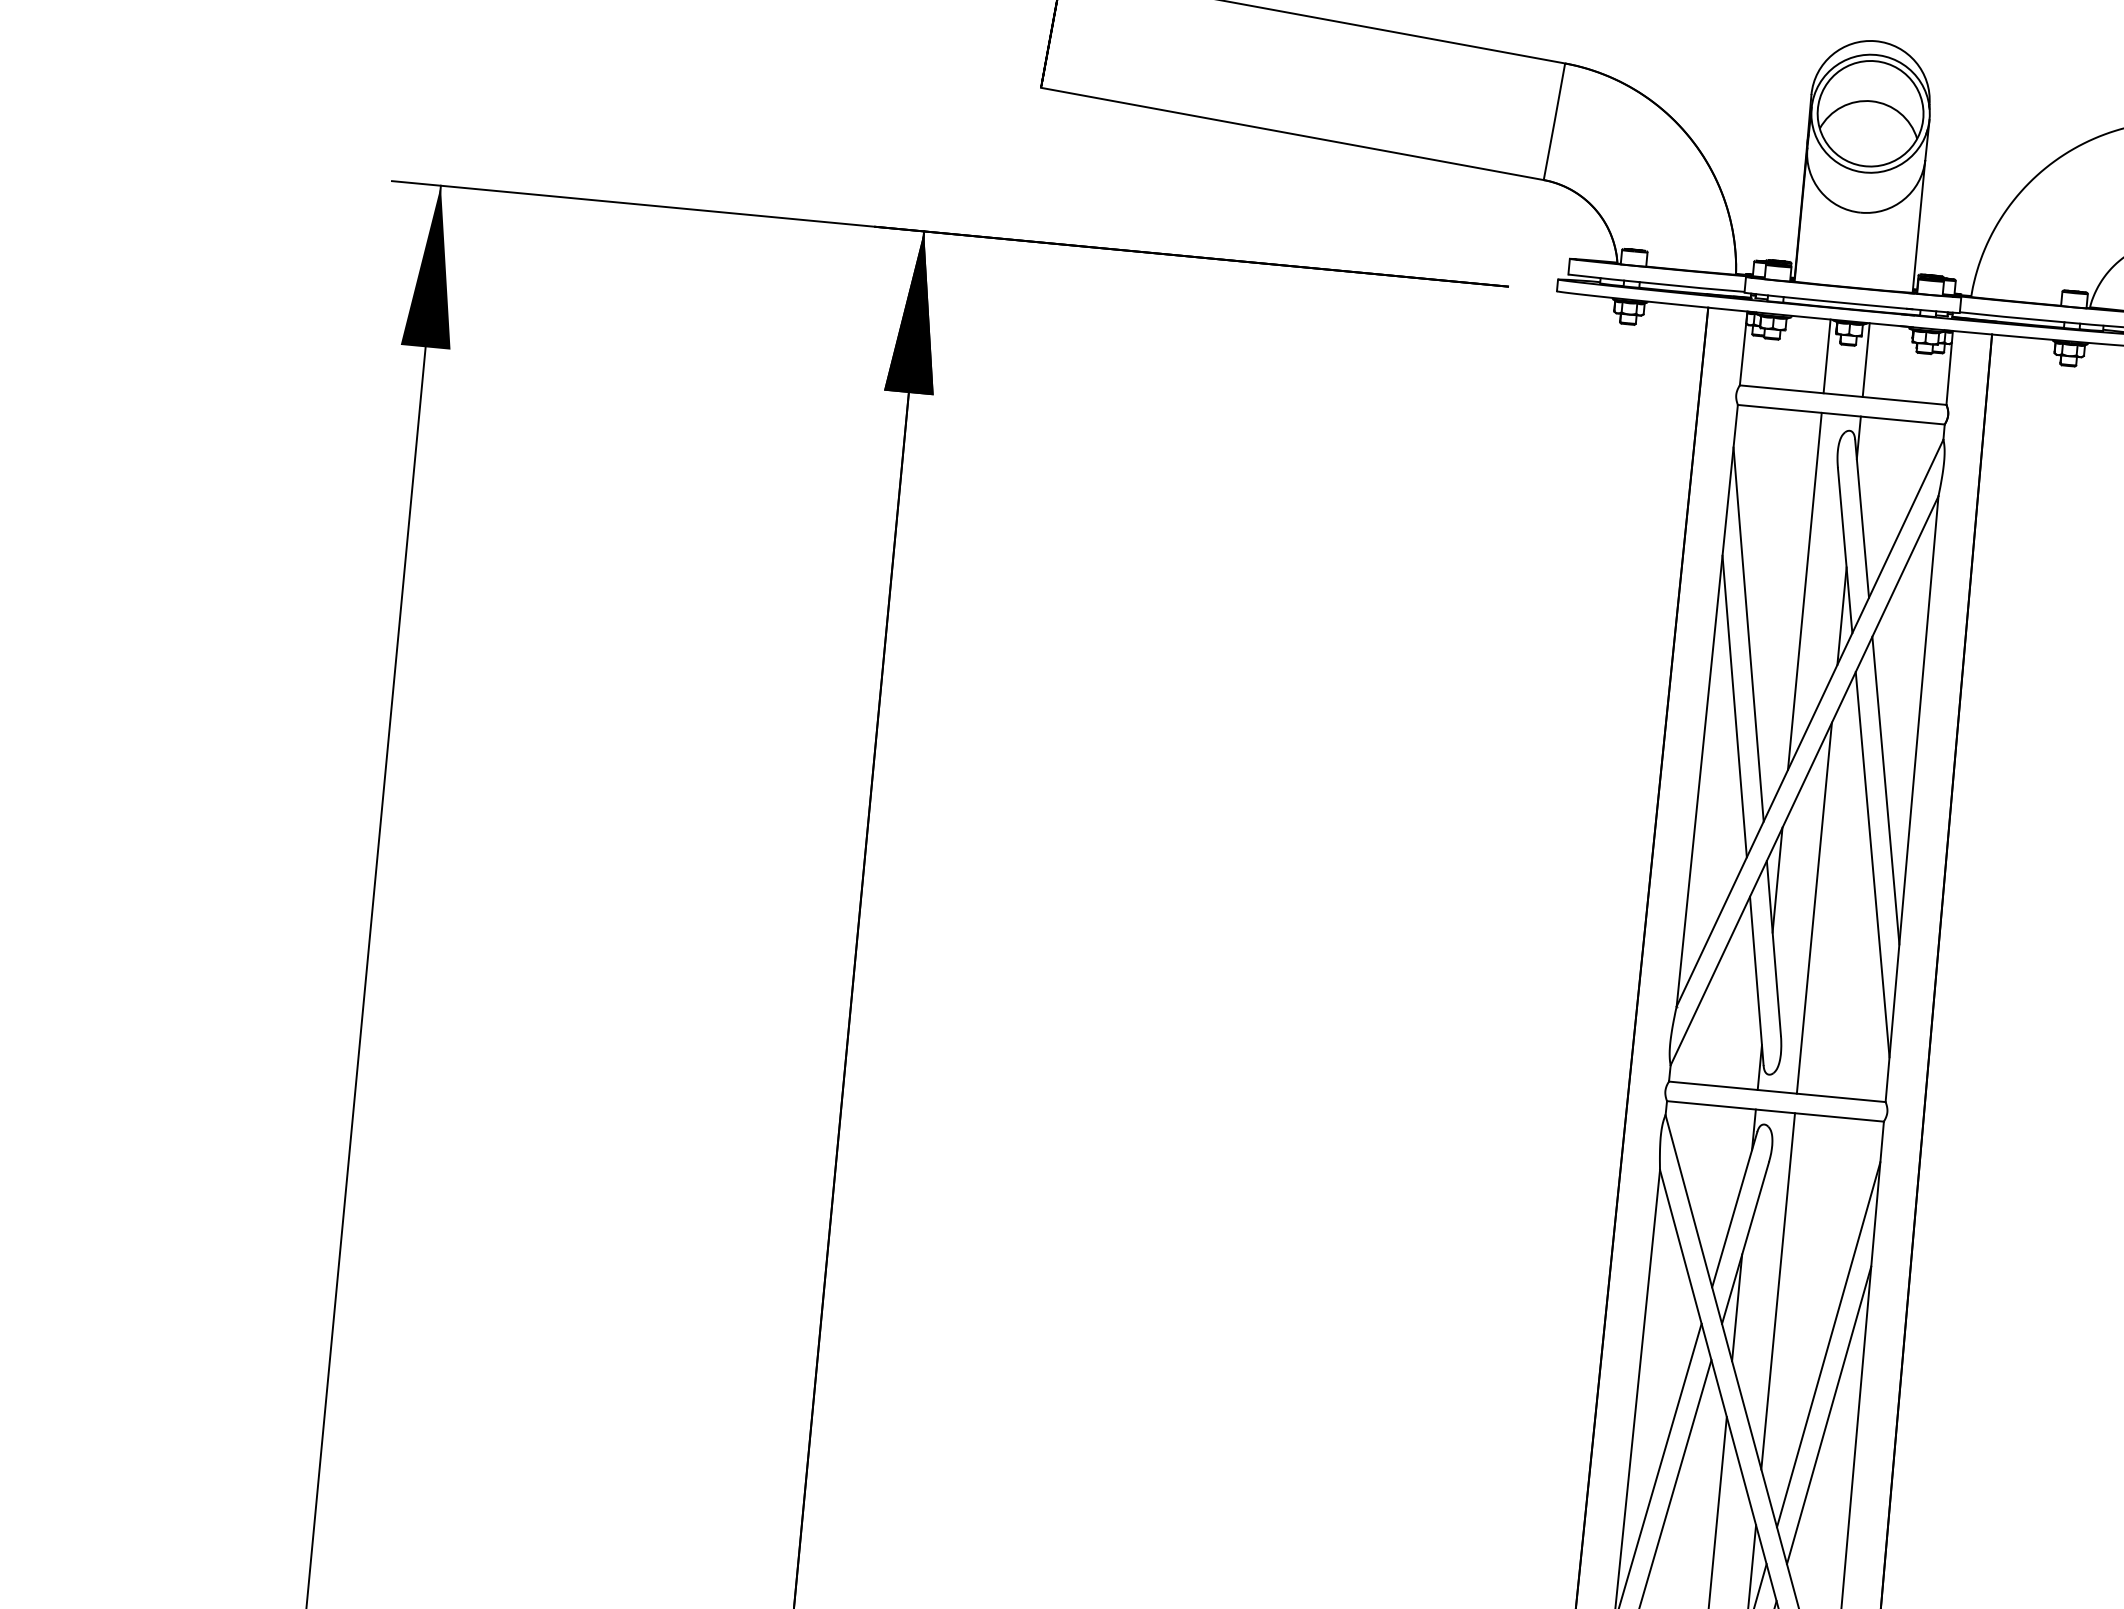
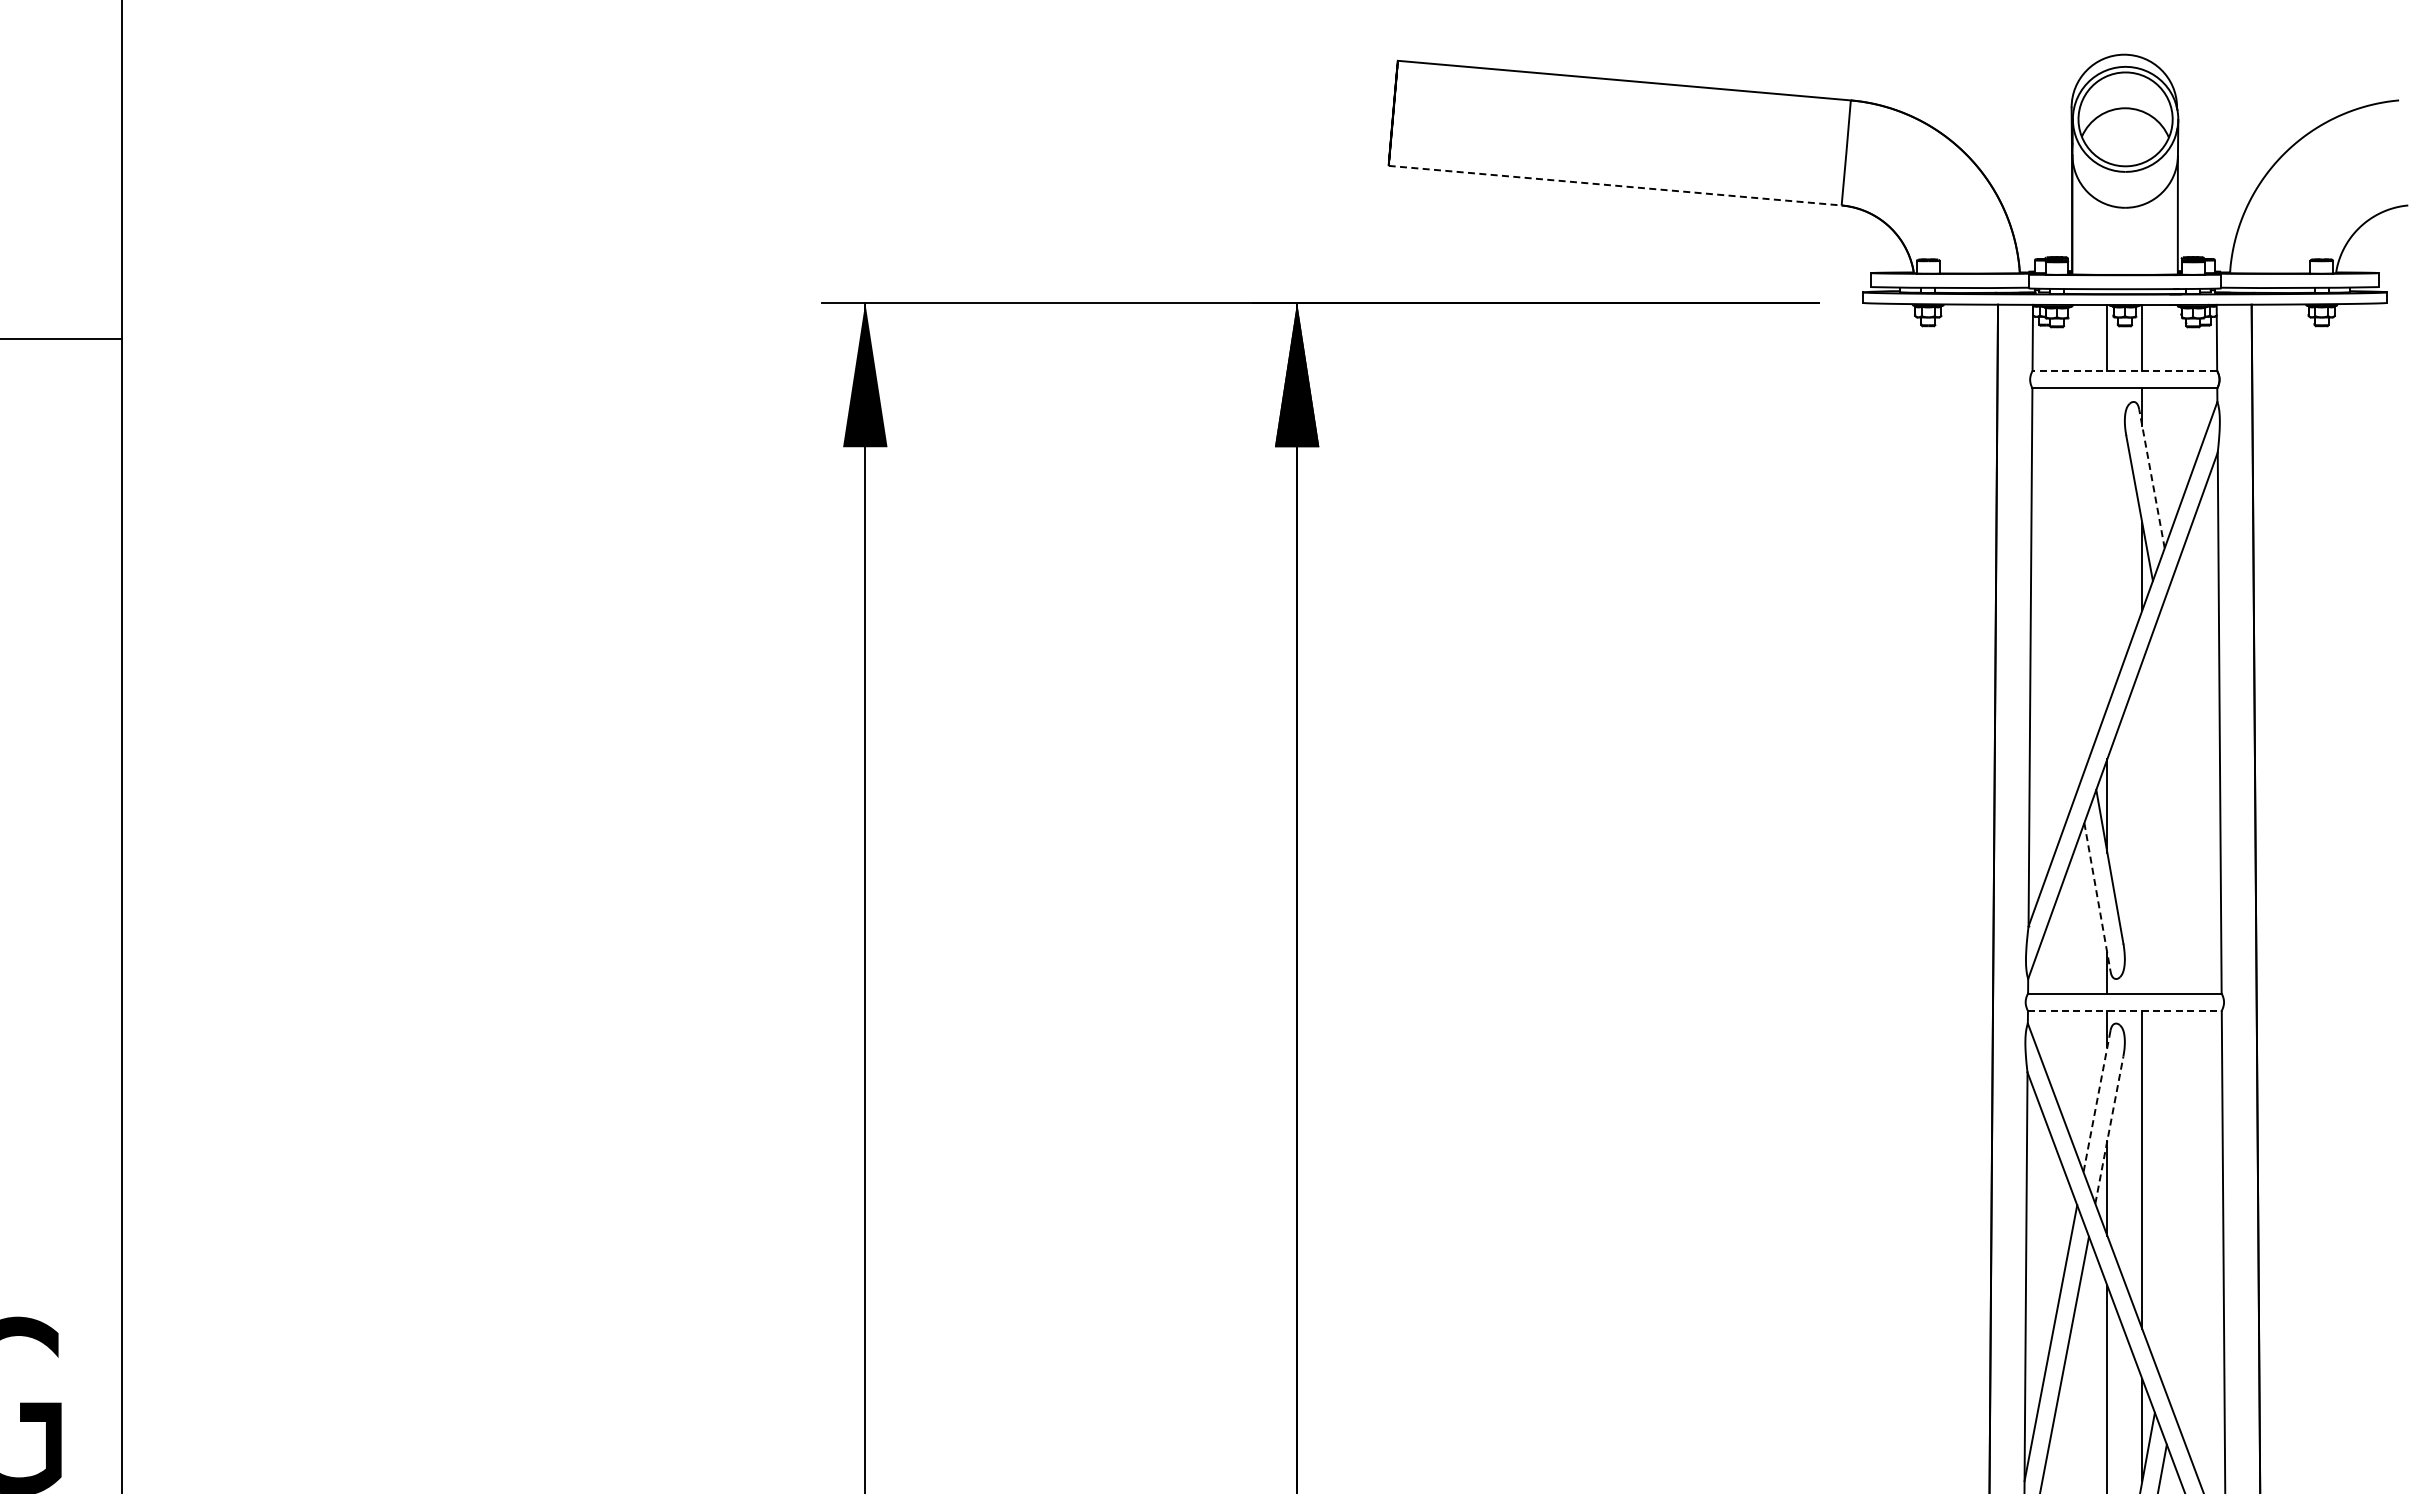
line: (1292, 133) -> (1615, 185), solid -> dashed
line: (1842, 394) -> (2124, 370), solid -> dashed
line: (1861, 518) -> (2151, 478), solid -> dashed
line: (1805, 590) -> (2107, 547), removed
line: (1749, 634) -> (2061, 590), removed
line: (1734, 706) -> (2054, 655), removed
line: (1885, 790) -> (2195, 717), removed
line: (1872, 864) -> (2190, 784), removed
line: (1814, 907) -> (2142, 827), removed
line: (1756, 981) -> (2097, 897), solid -> dashed
line: (1775, 1111) -> (2124, 1011), solid -> dashed
line: (1735, 1209) -> (2097, 1101), solid -> dashed
line: (1745, 1243) -> (2109, 1130), solid -> dashed
line: (1828, 1345) -> (2191, 1213), removed
line: (1828, 1415) -> (2197, 1275), removed

